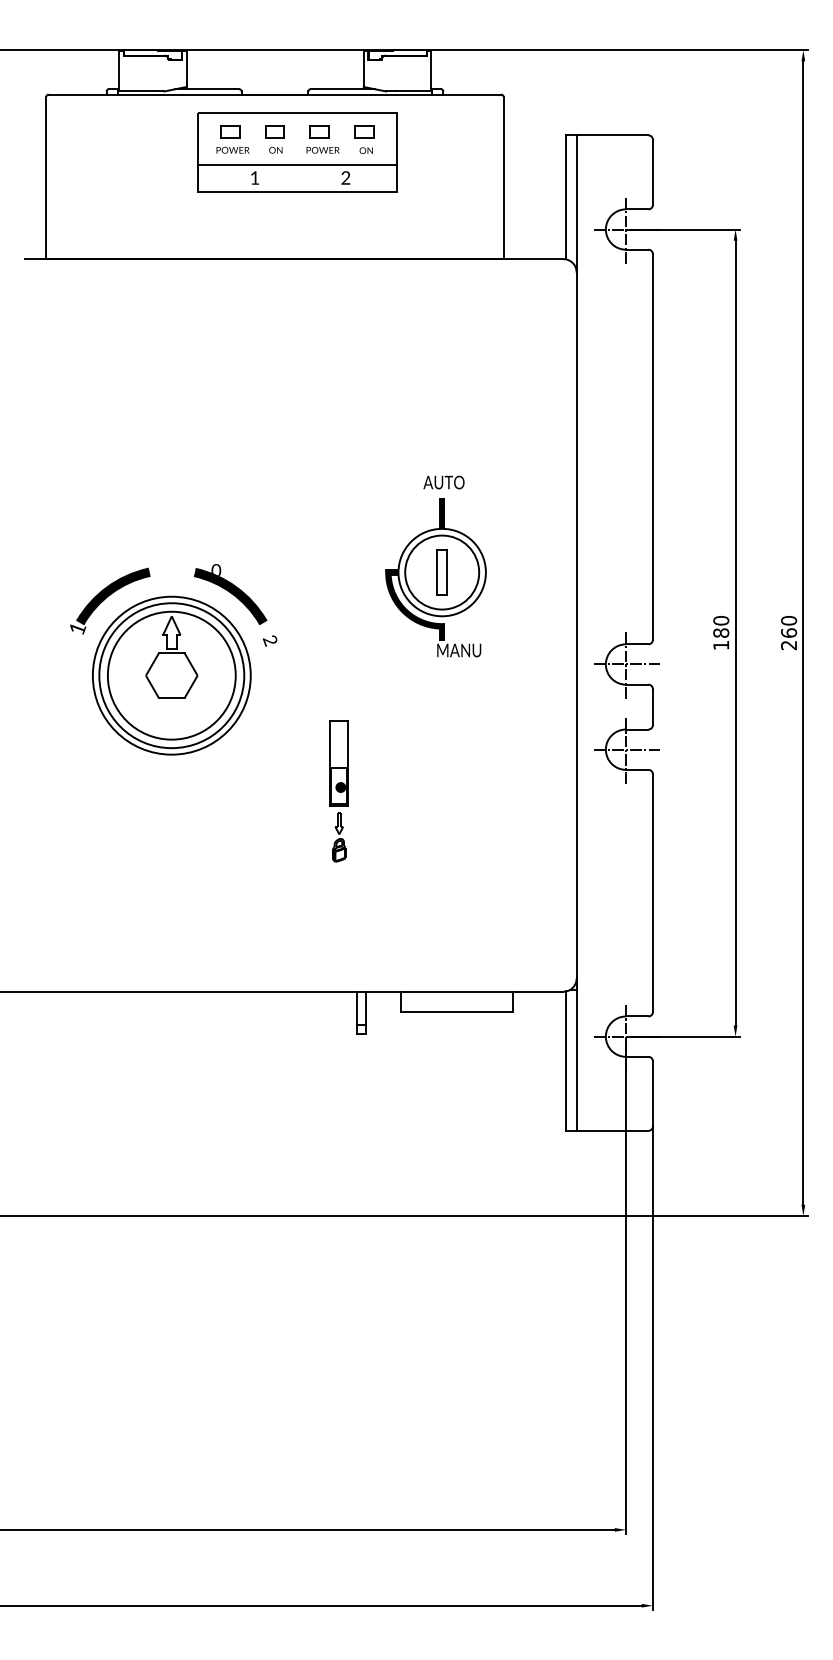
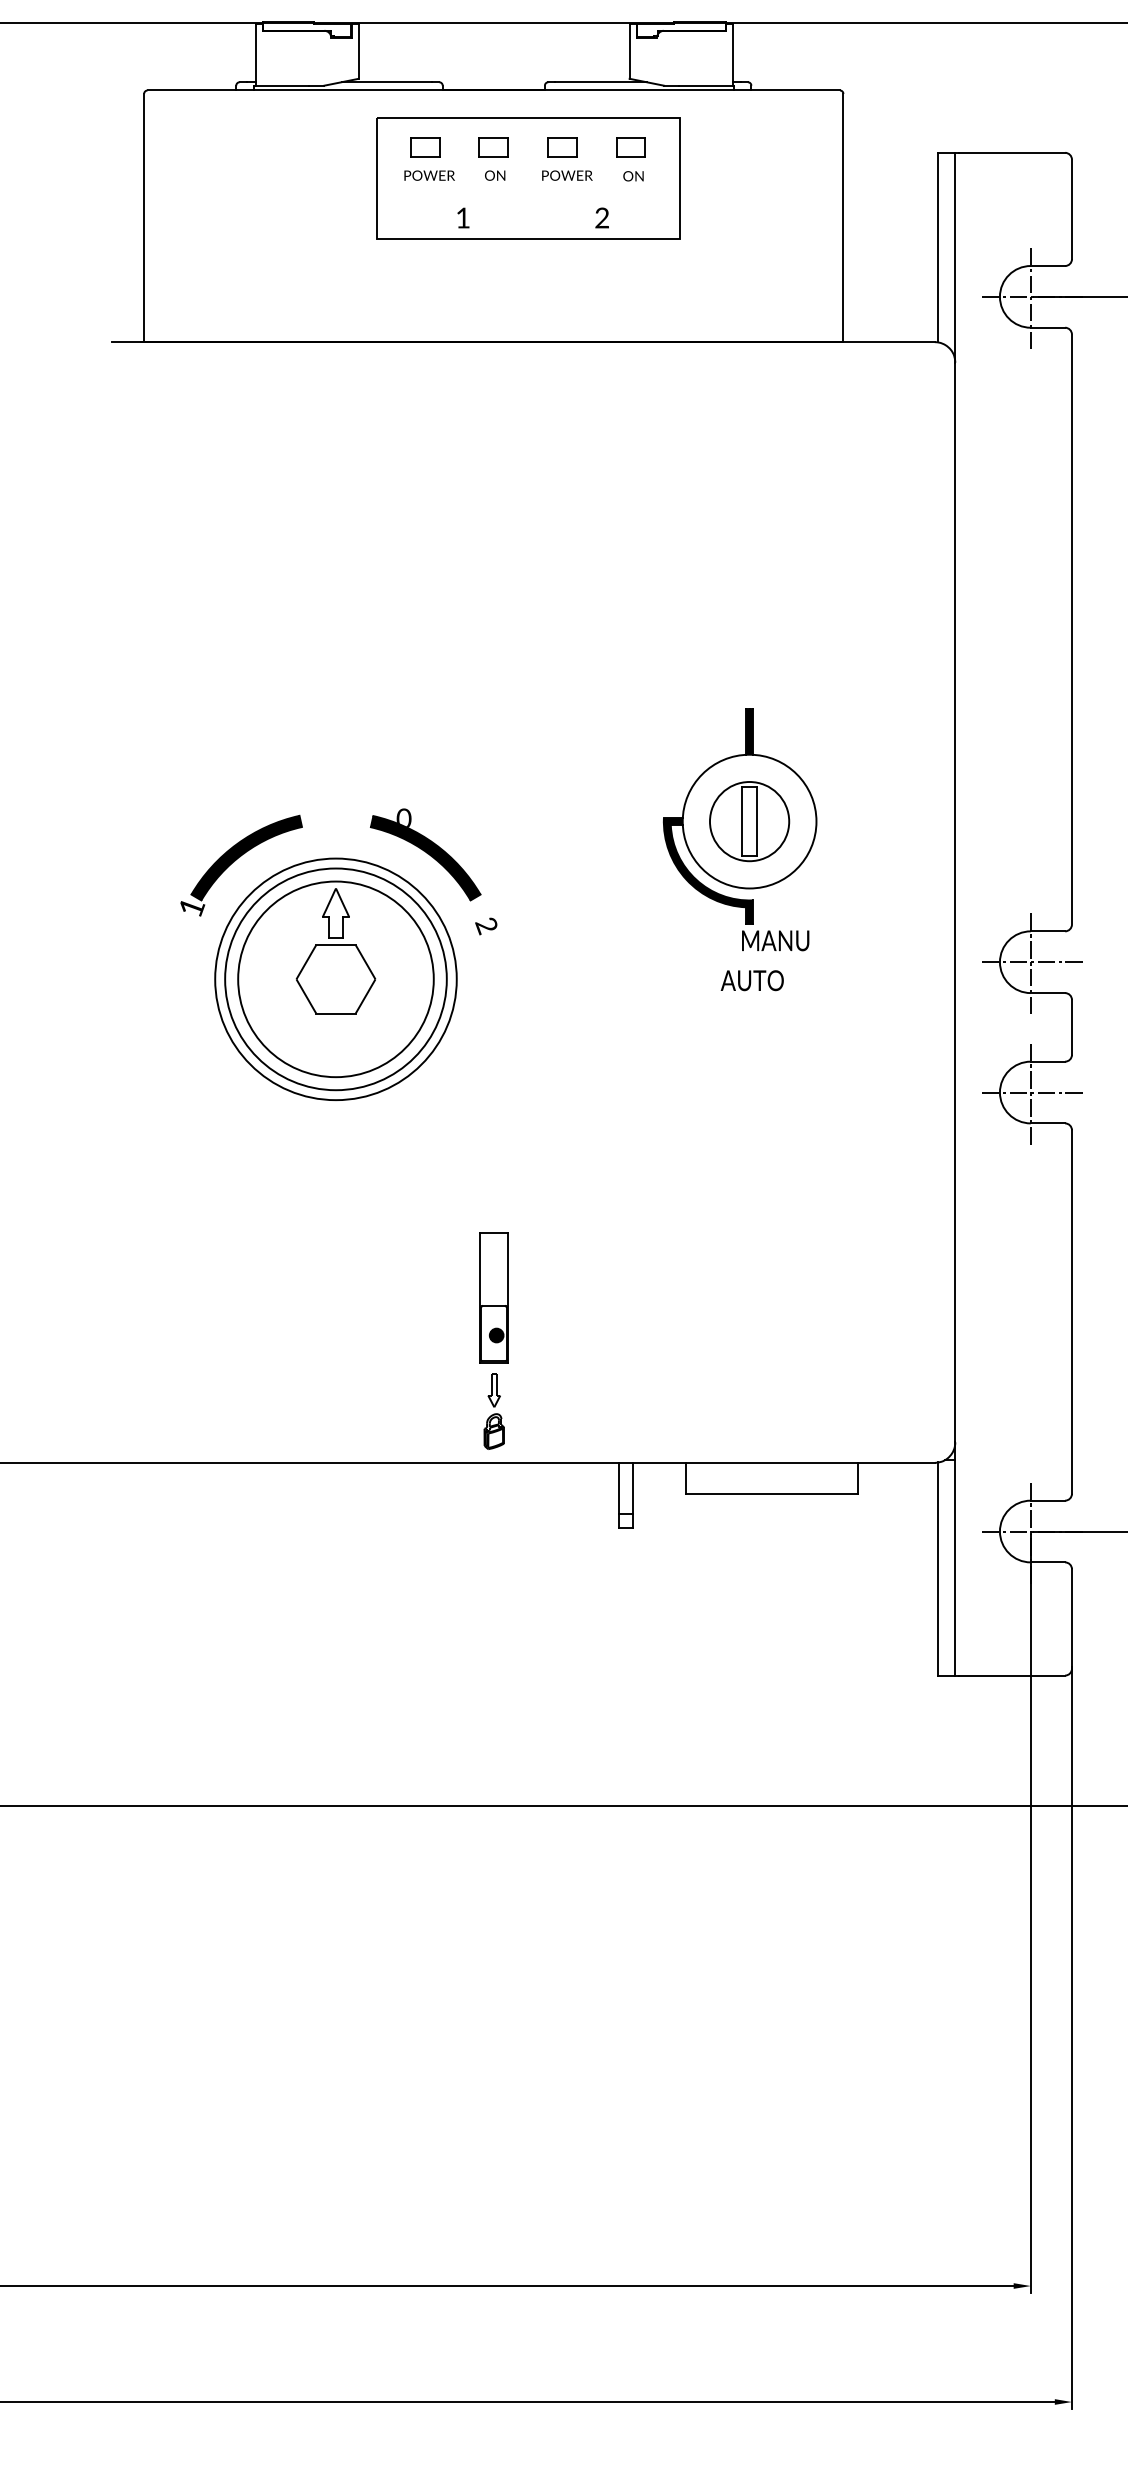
line: (297, 165) -> (528, 198), removed
text: (443, 482) -> (751, 980), moved
circle: (442, 572) -> (750, 821), size x0.7
part: (338, 791) -> (493, 1341), moved

